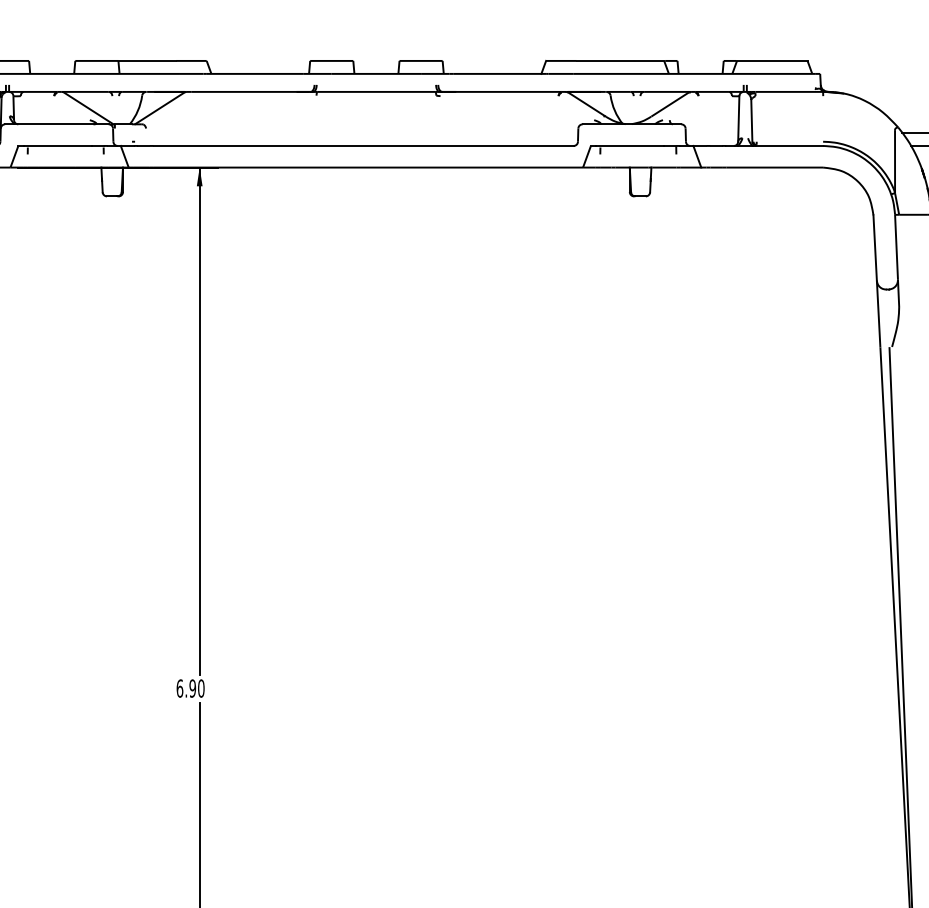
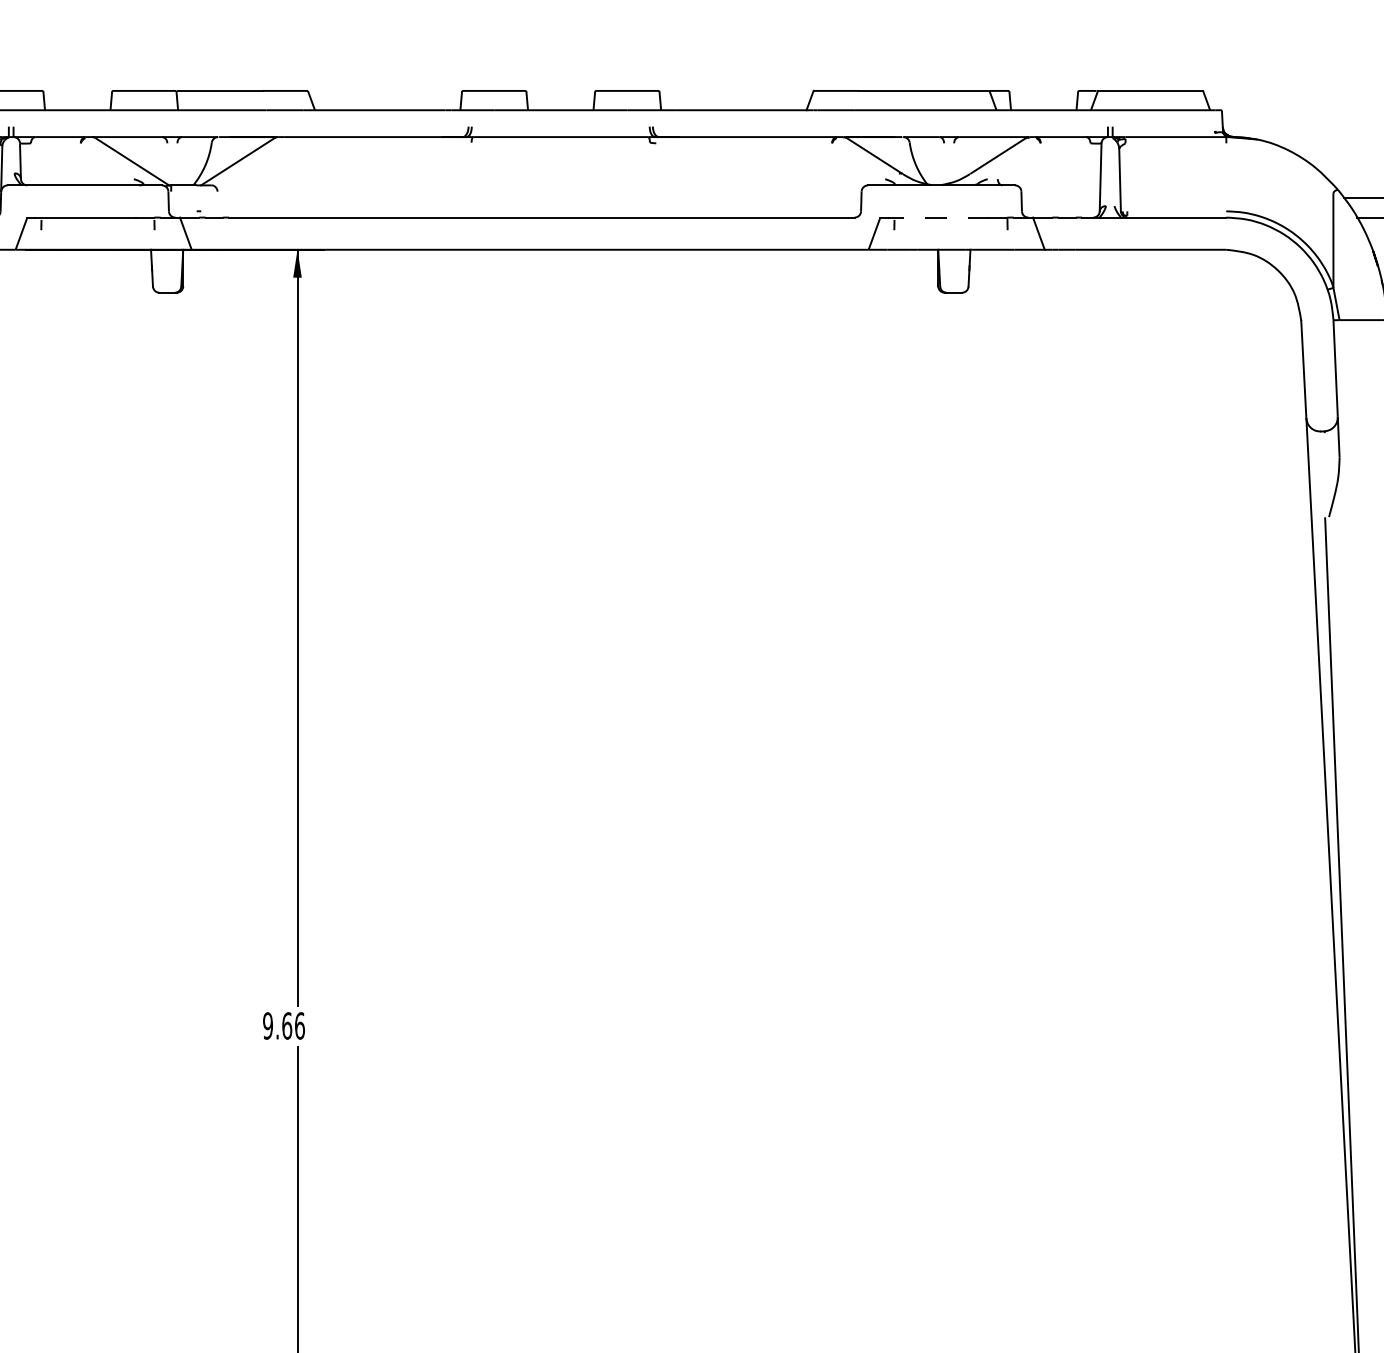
line: (630, 145) -> (939, 216), solid -> dashed
text: (190, 688) -> (283, 1025), 6.90 -> 9.66

